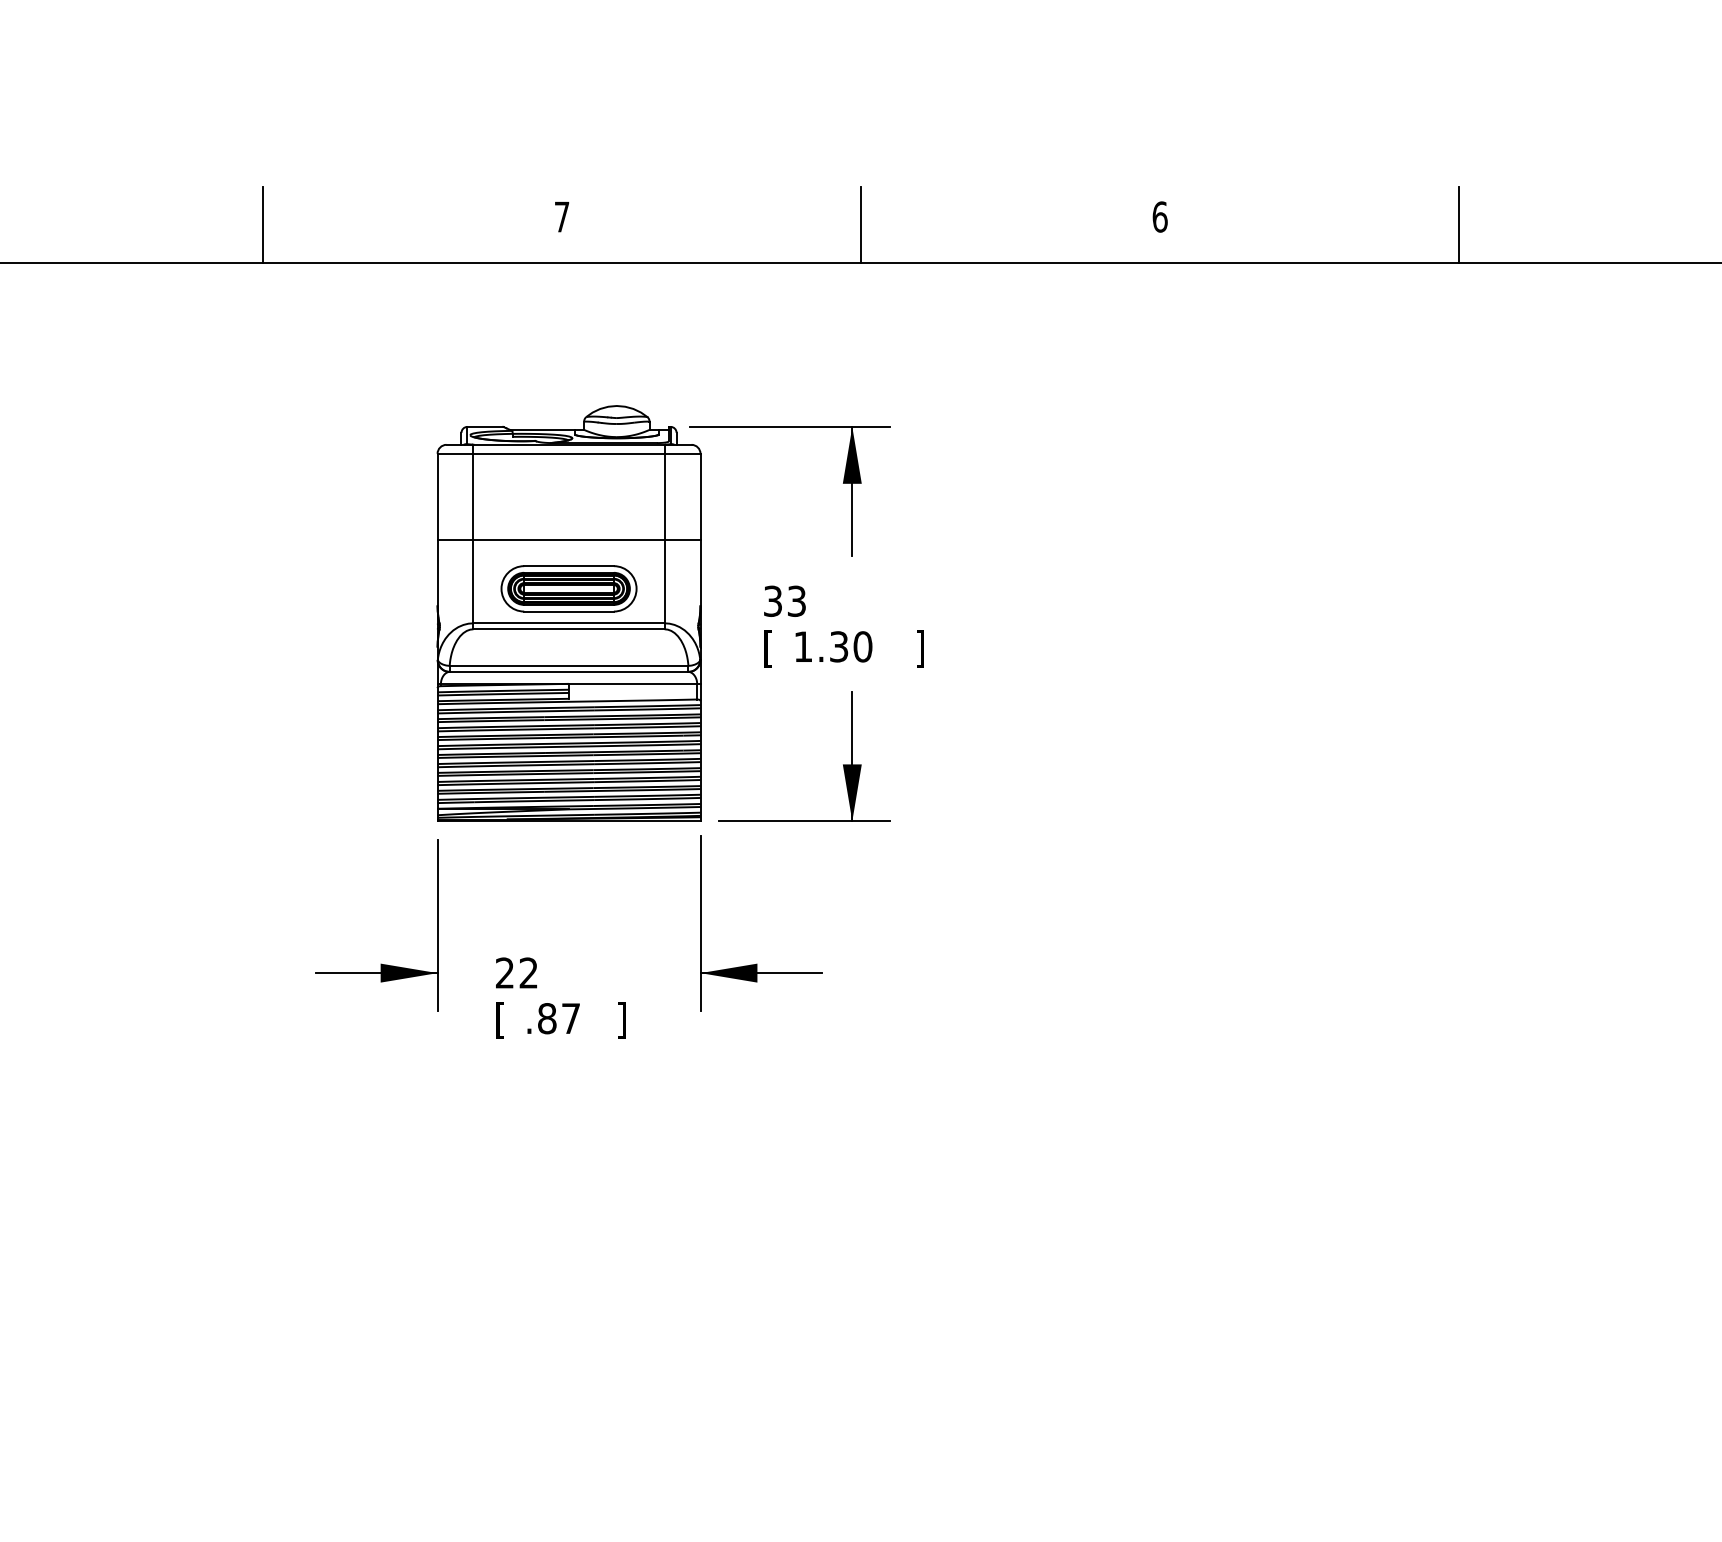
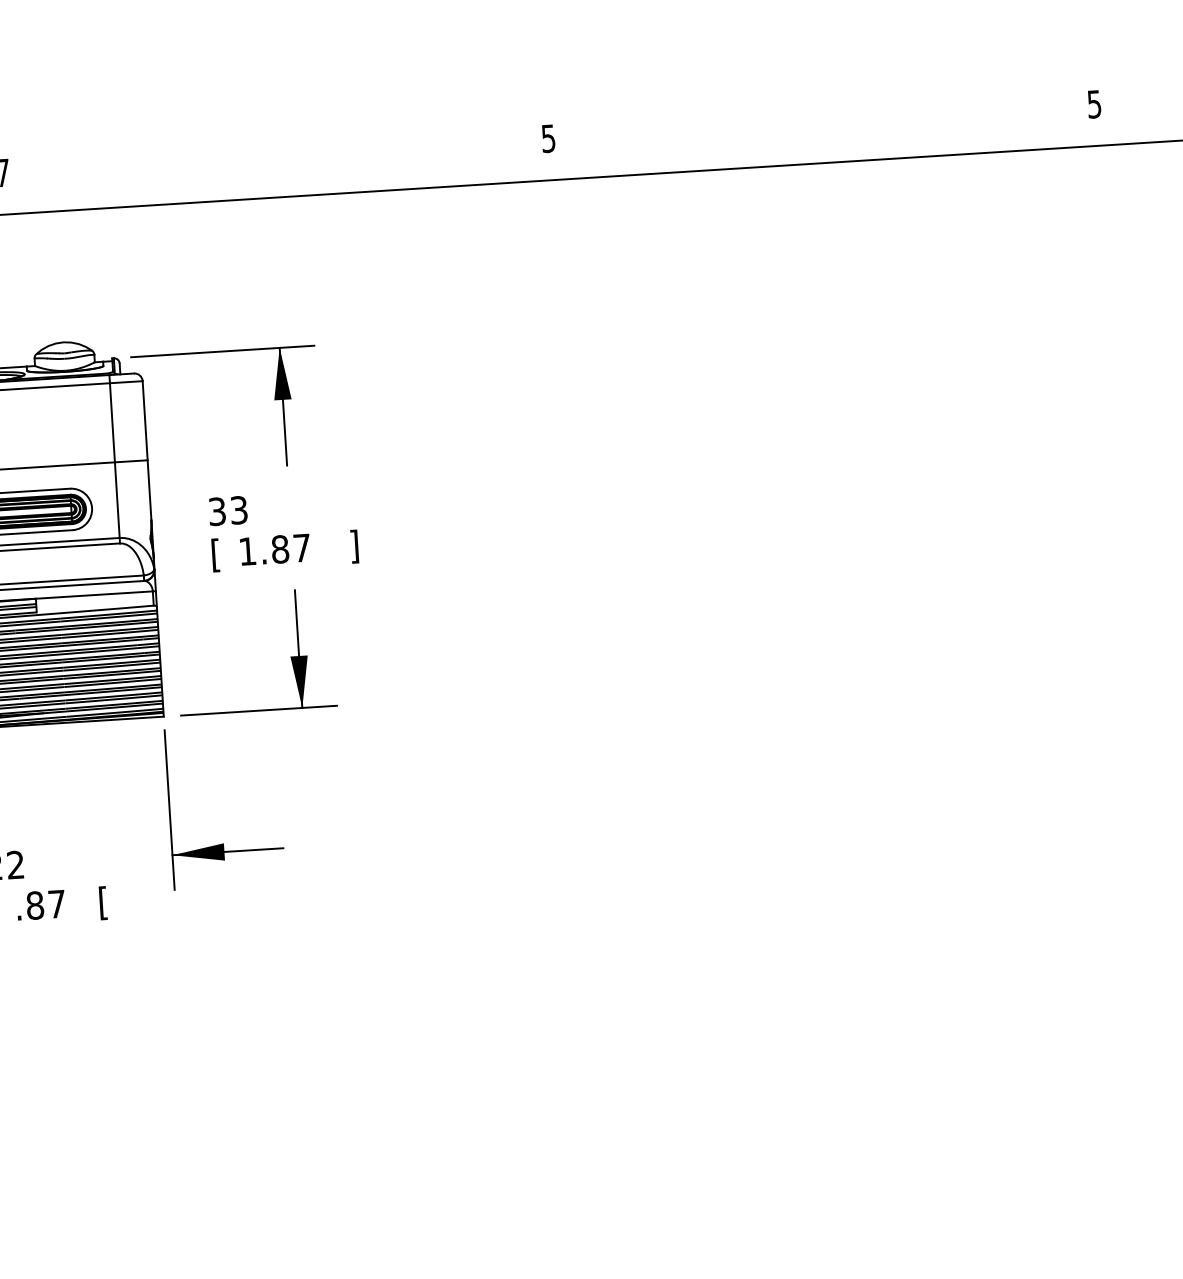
text: (1159, 216) -> (548, 138), 6 -> 5
line: (861, 224) -> (276, 162), removed
line: (1459, 224) -> (822, 128), removed
text: (850, 646) -> (290, 548), 1.30 -> 1.87
text: (621, 1020) -> (103, 903), ] -> [

